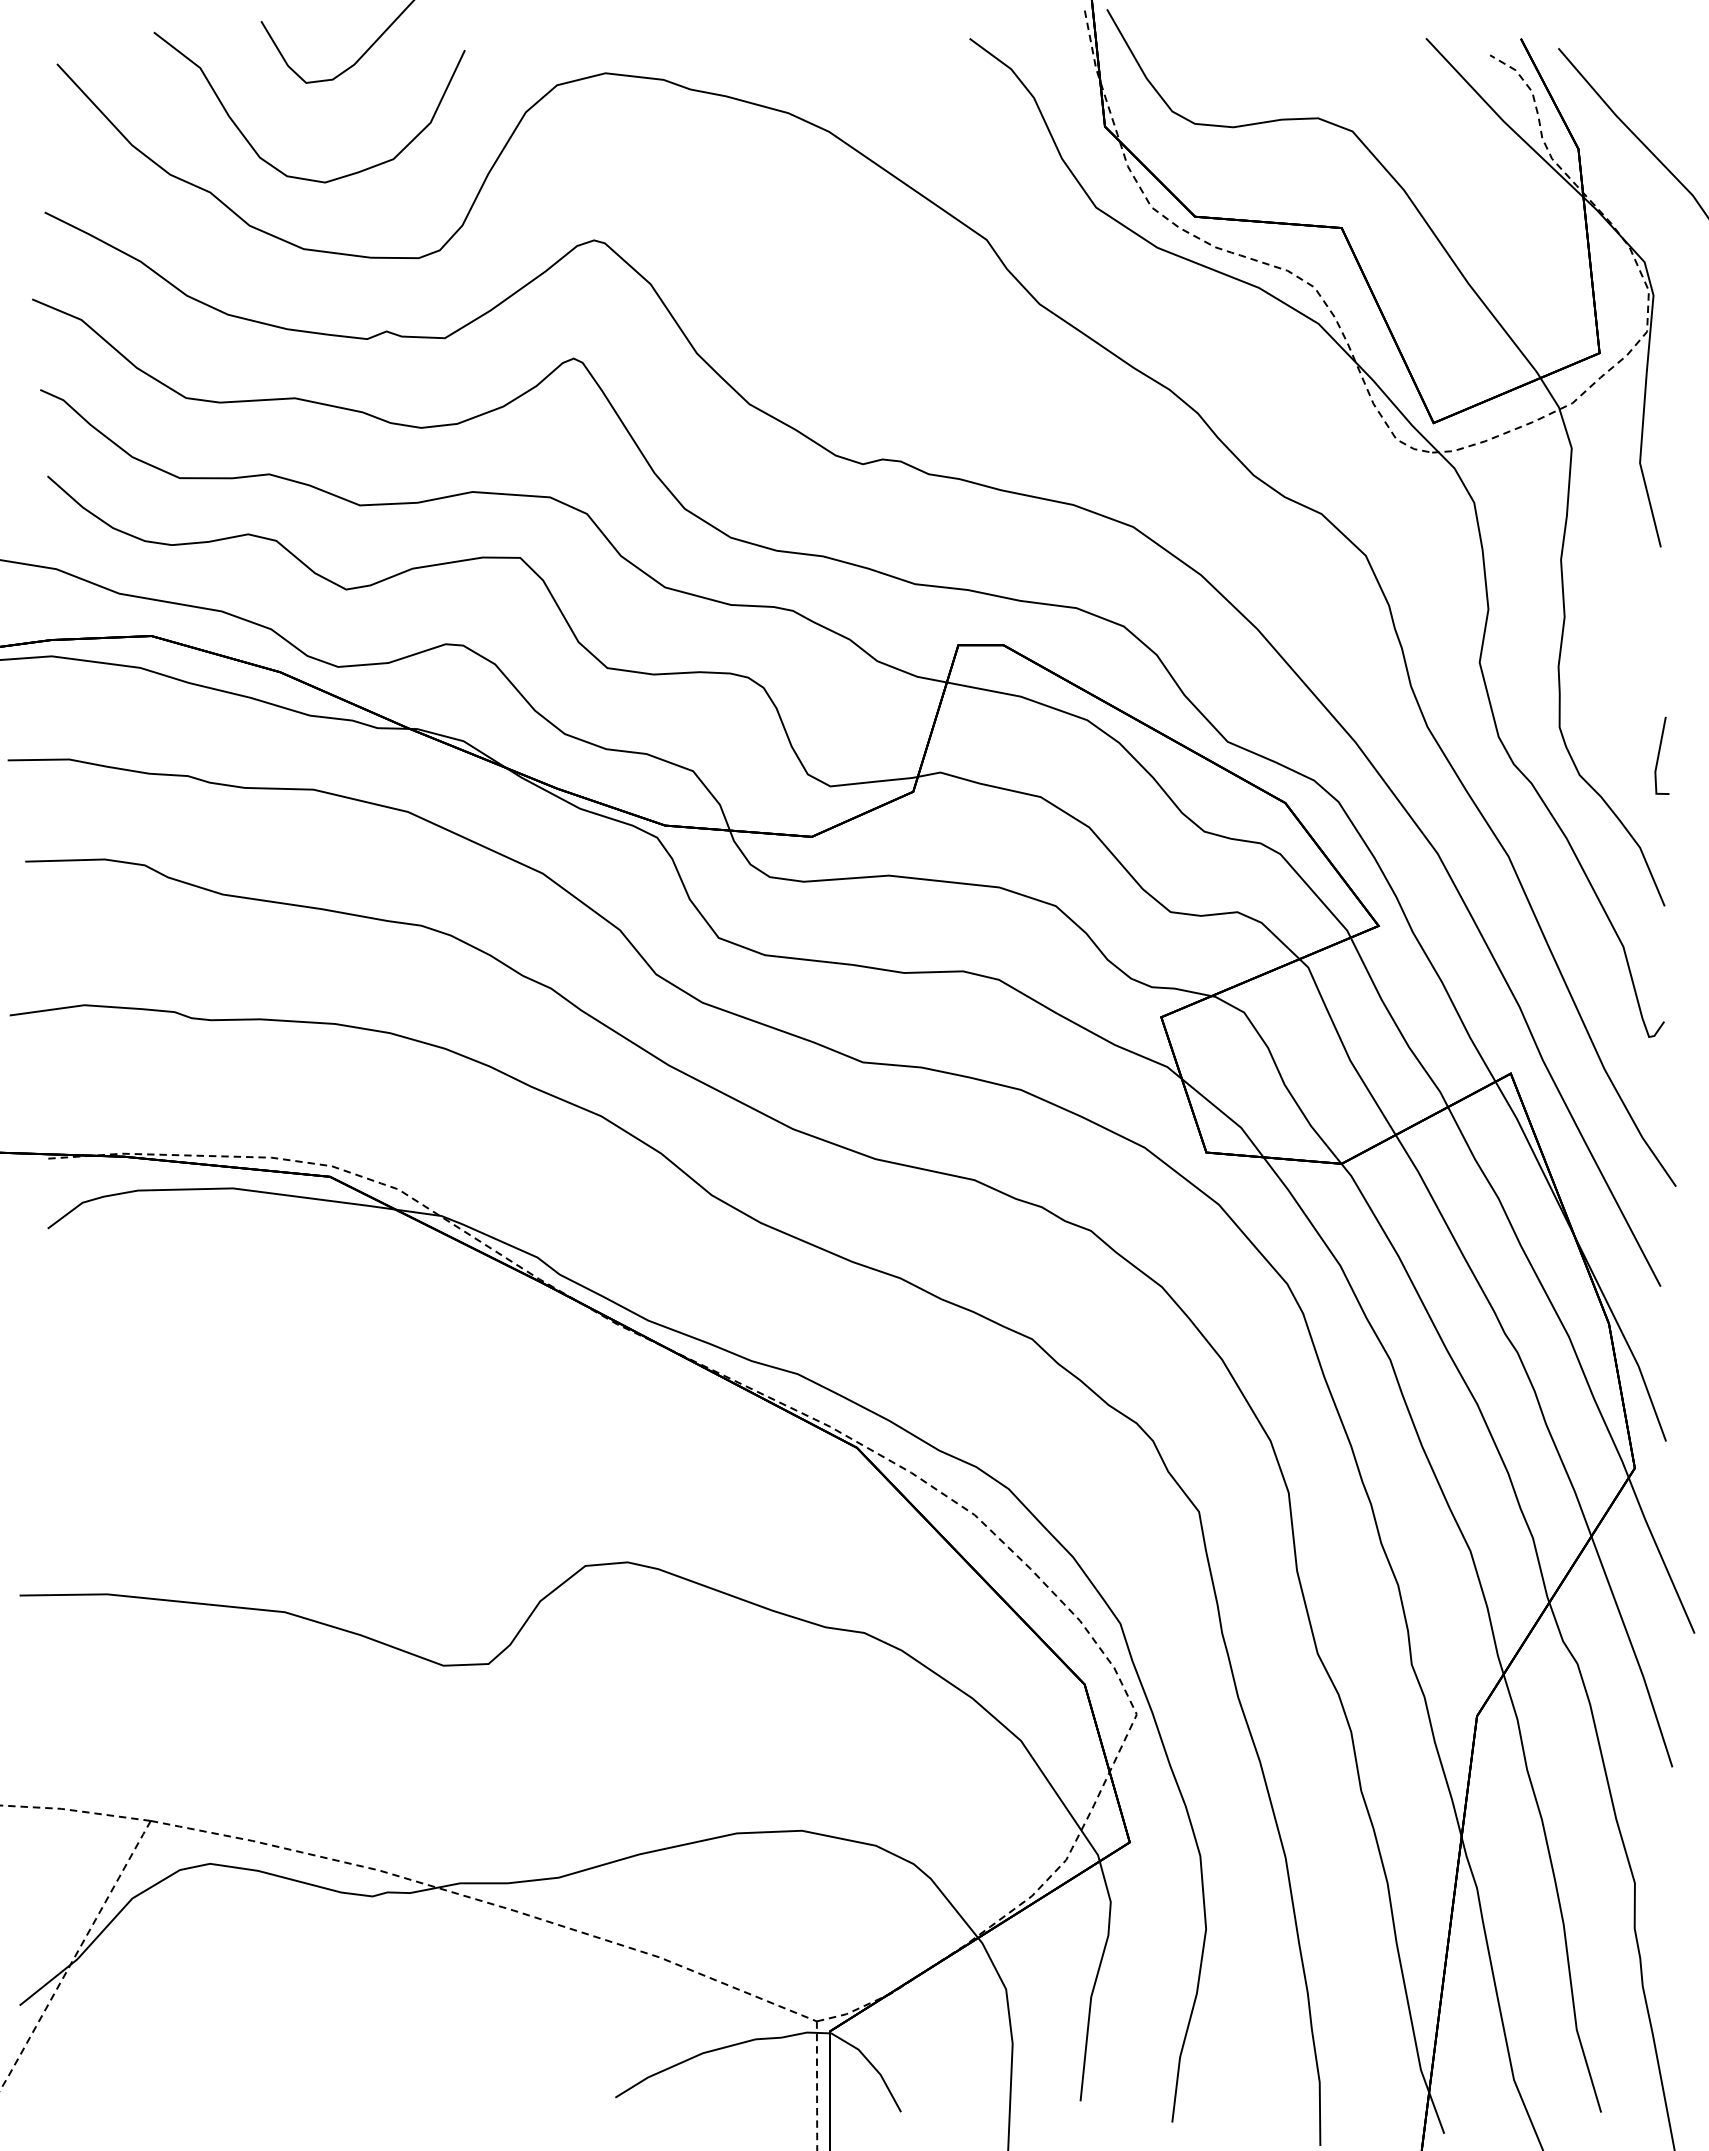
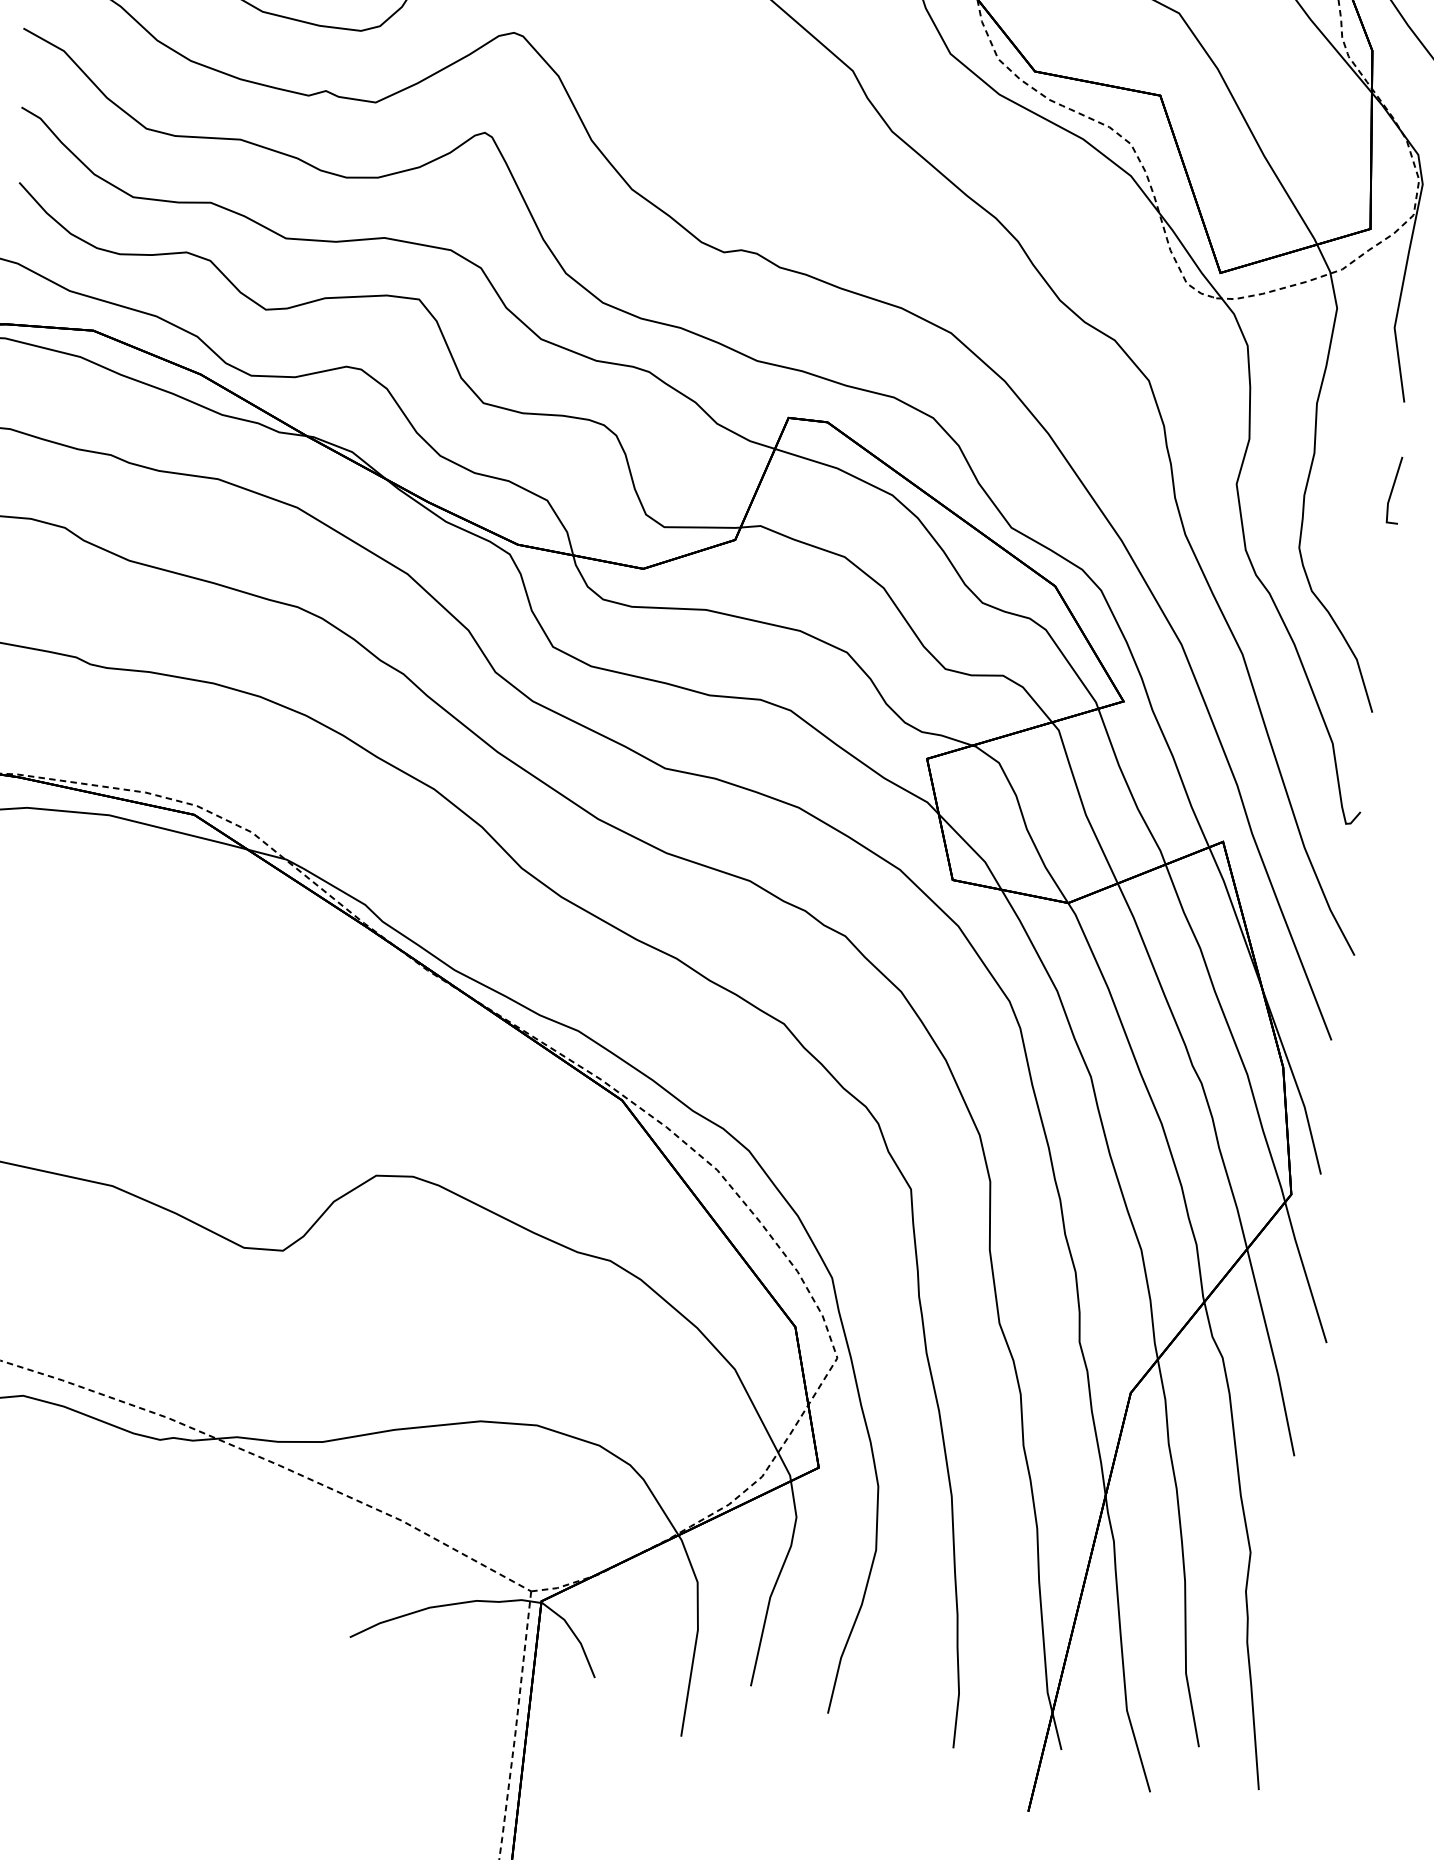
line: (1659, 755) -> (1393, 489), moved

